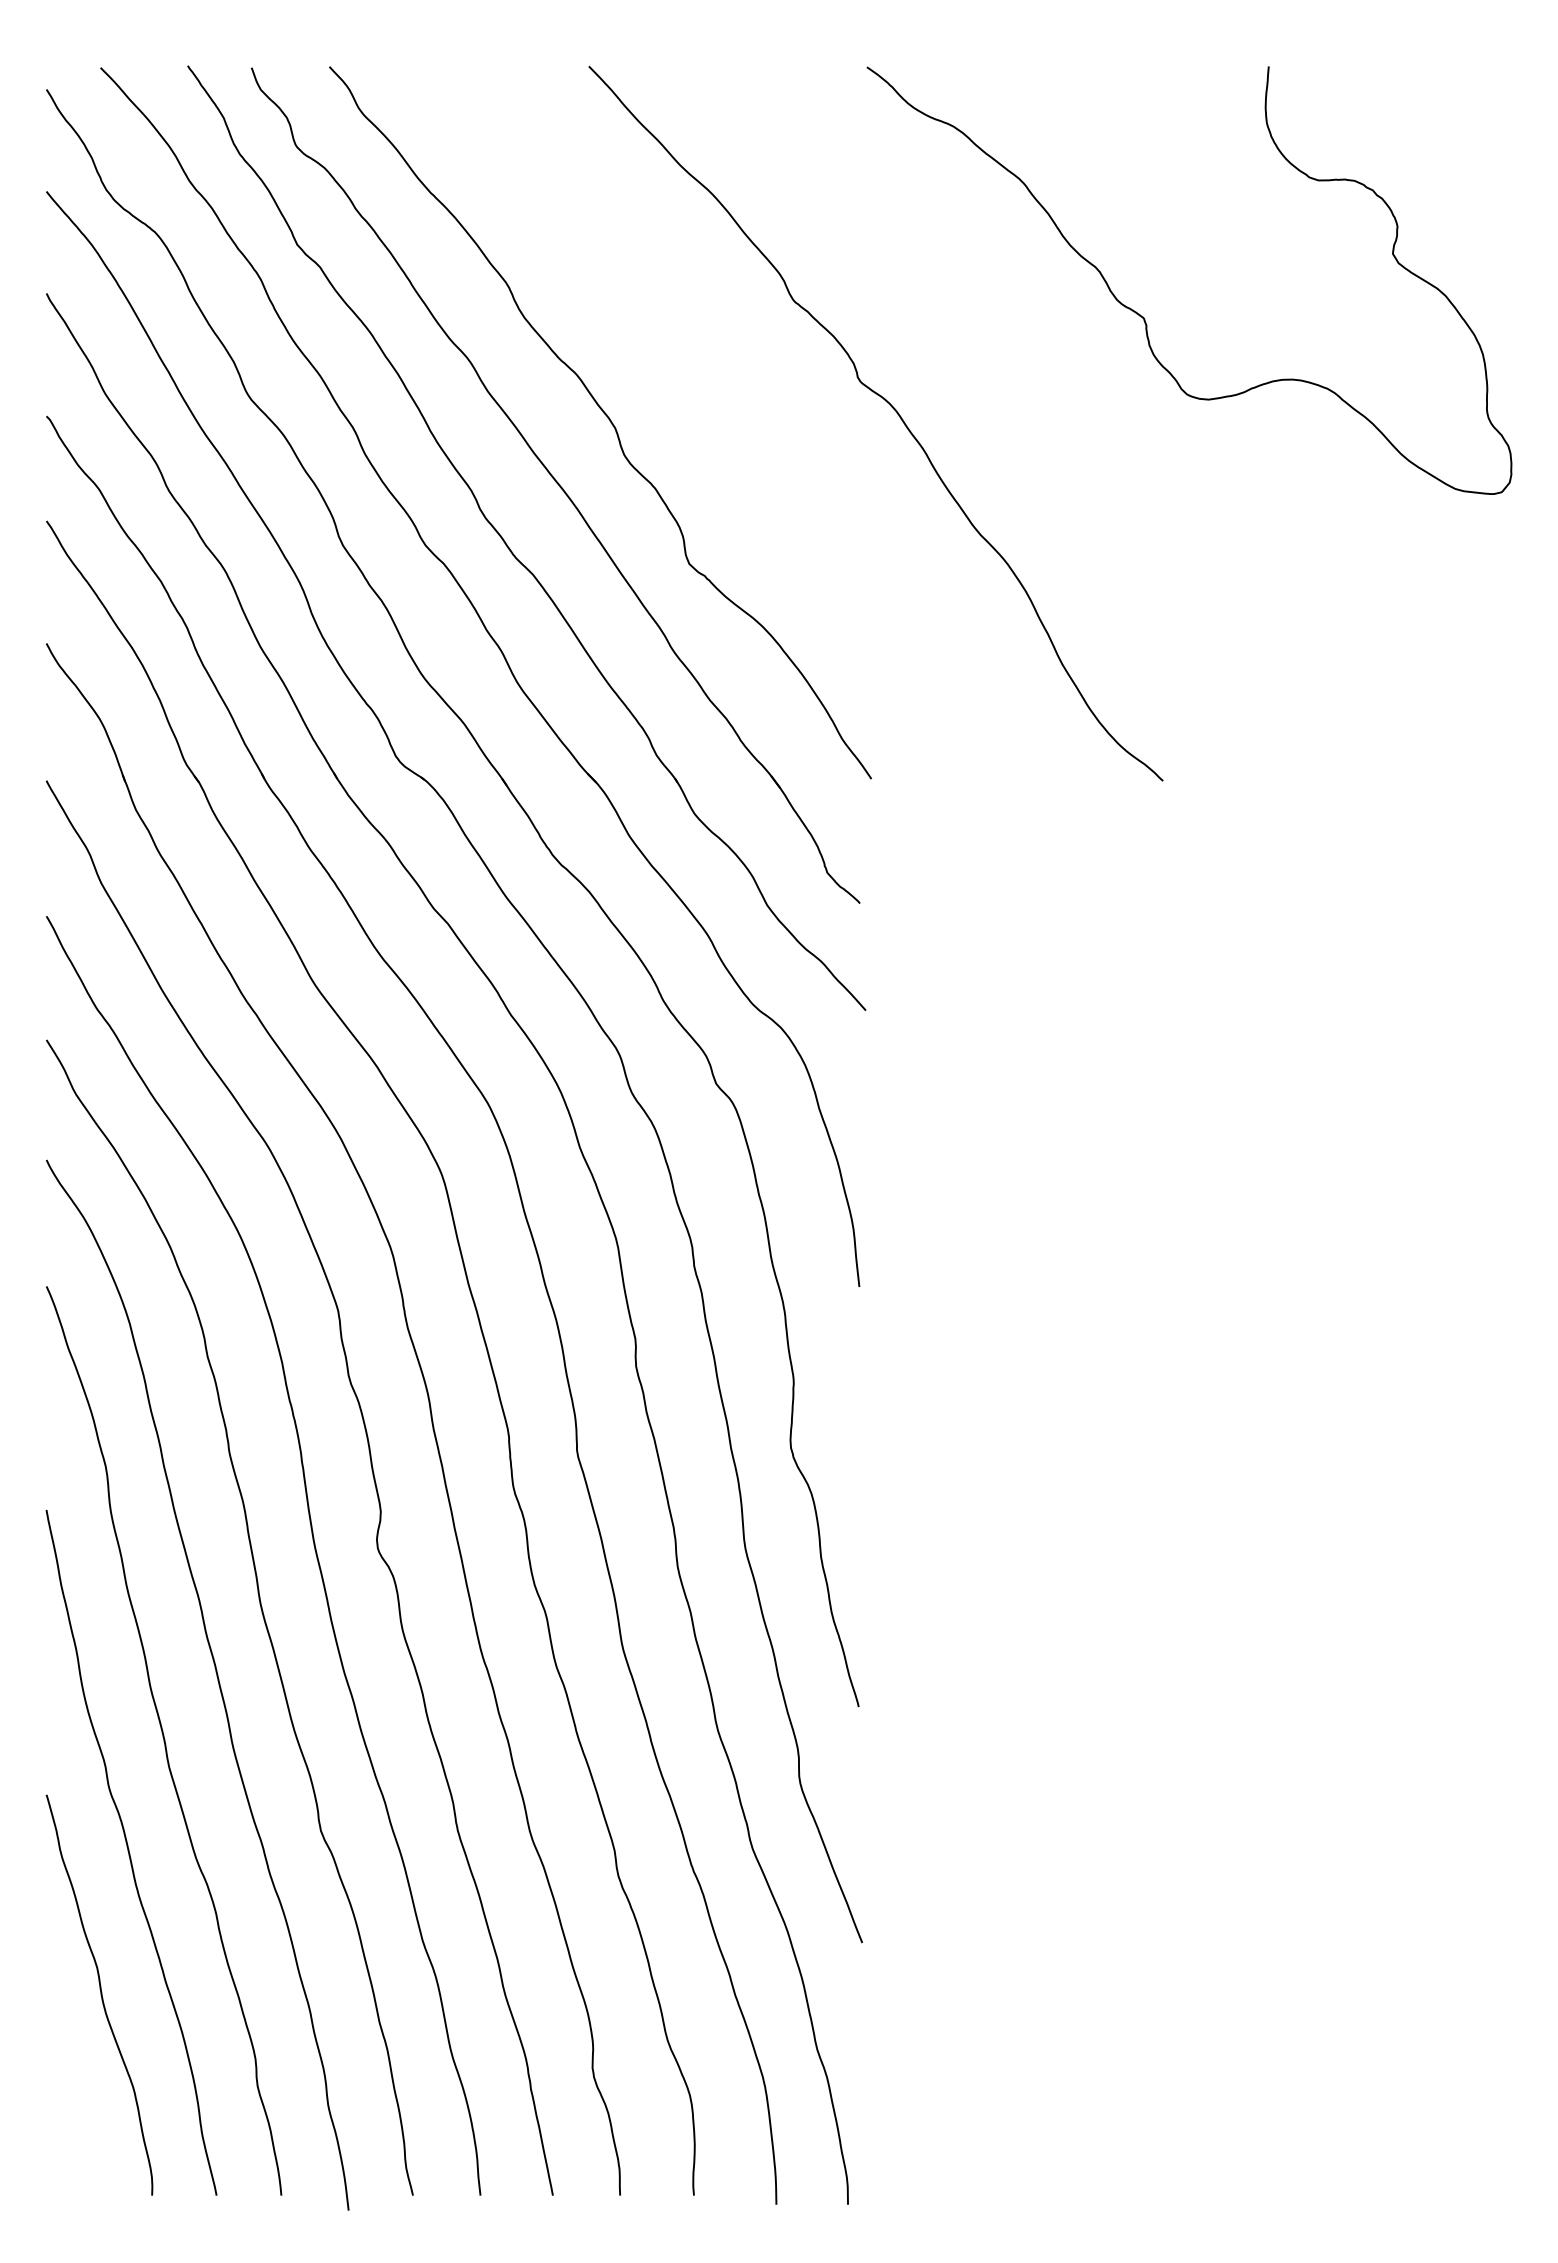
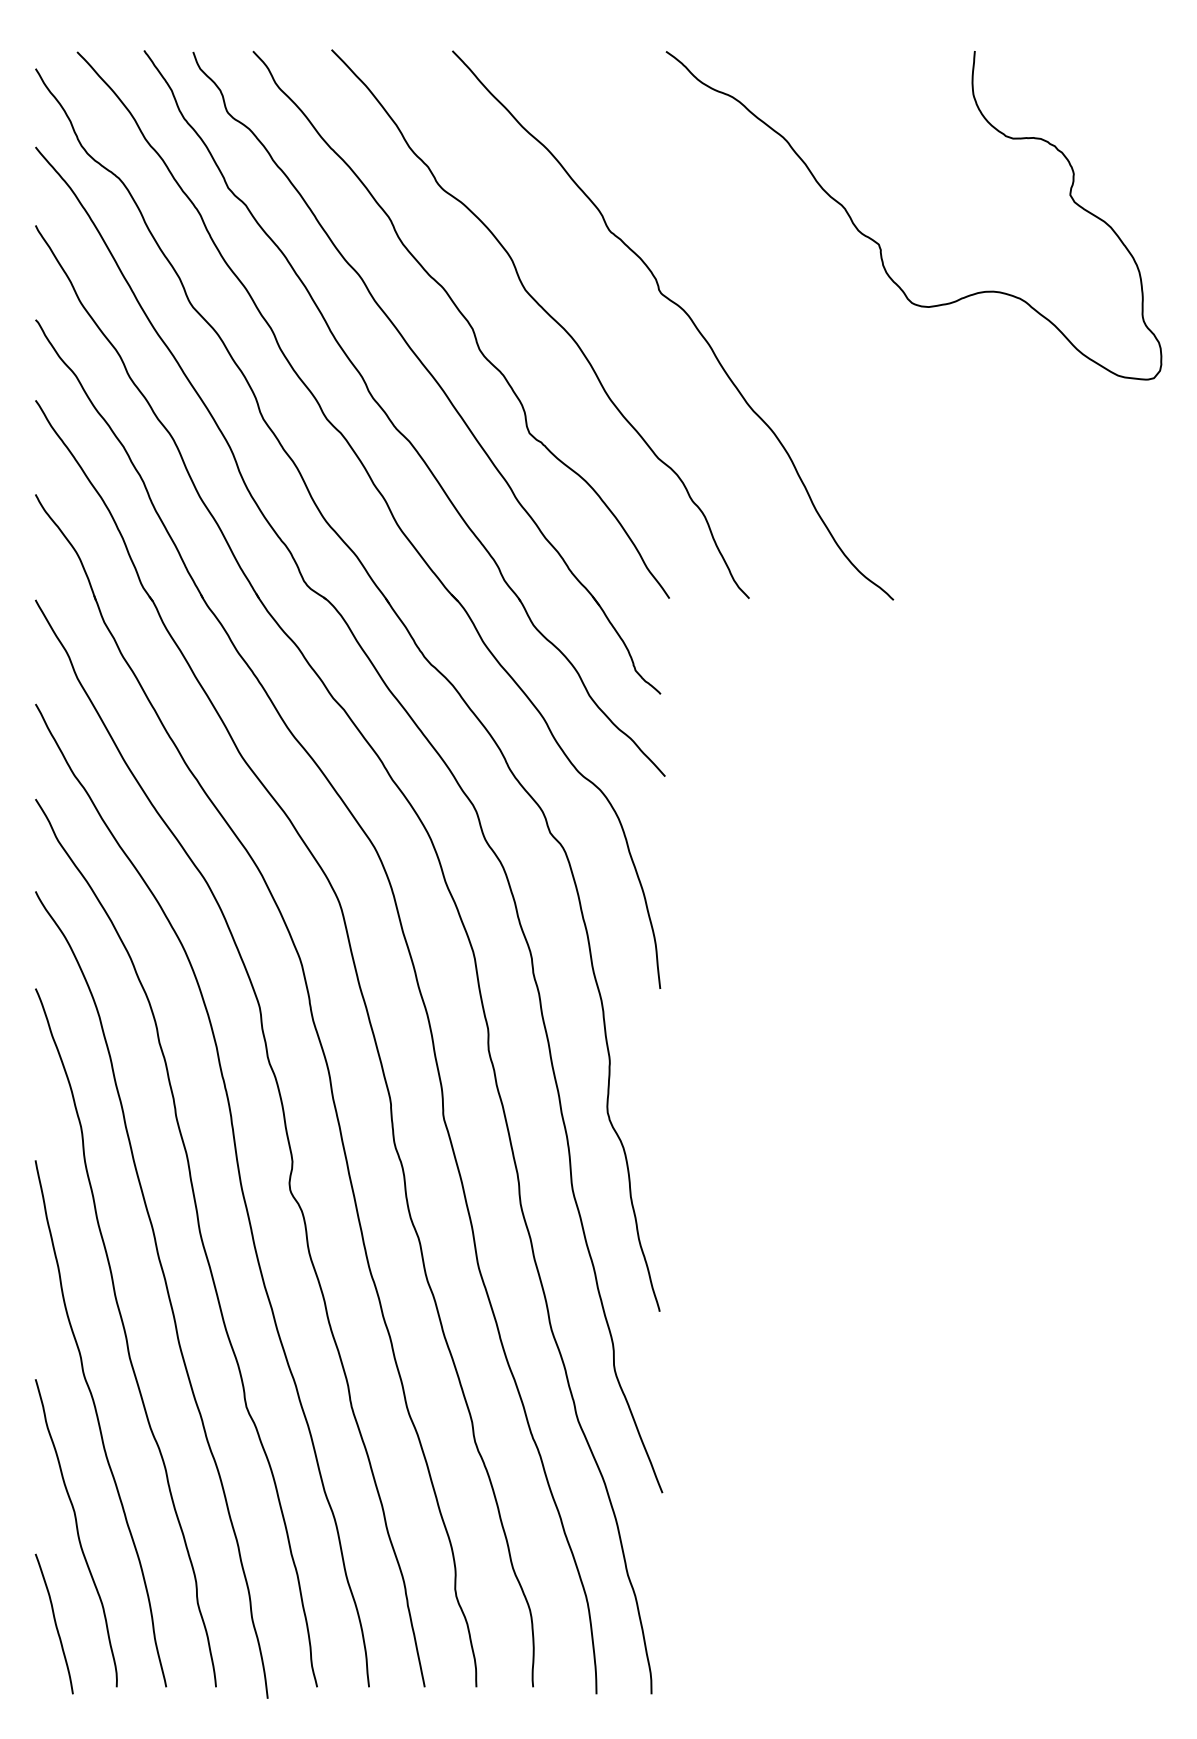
curve: (714, 410) -> (548, 315), added
curve: (71, 2112) -> (54, 1623), added

